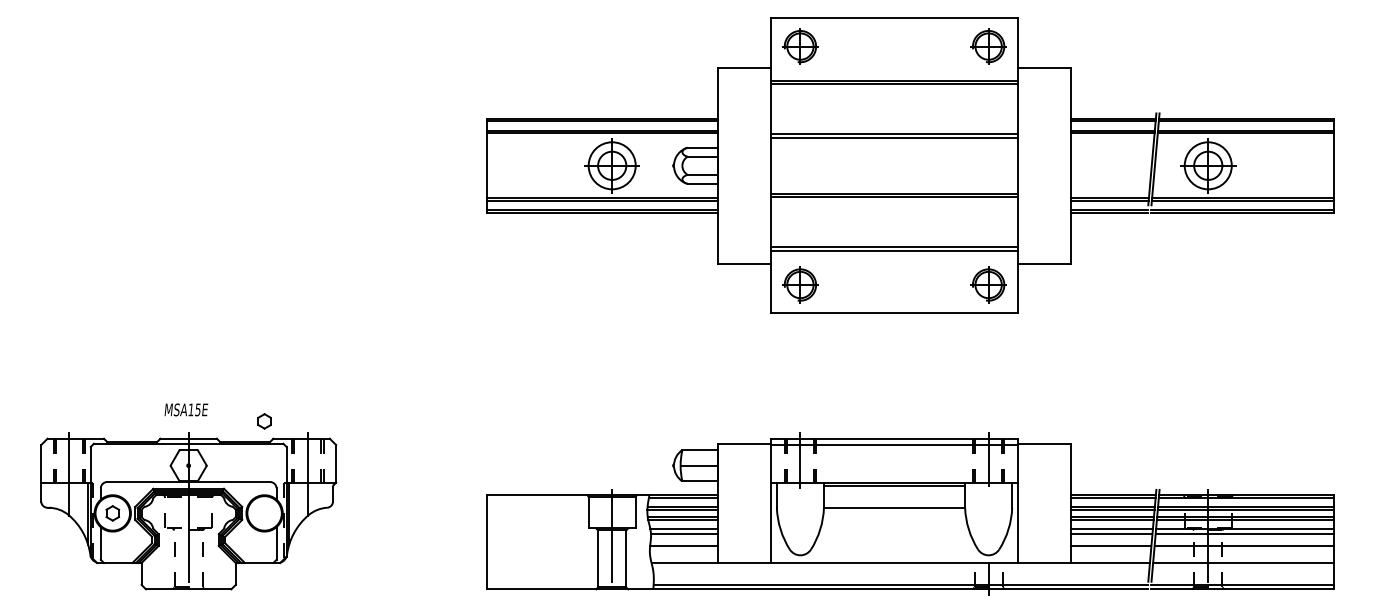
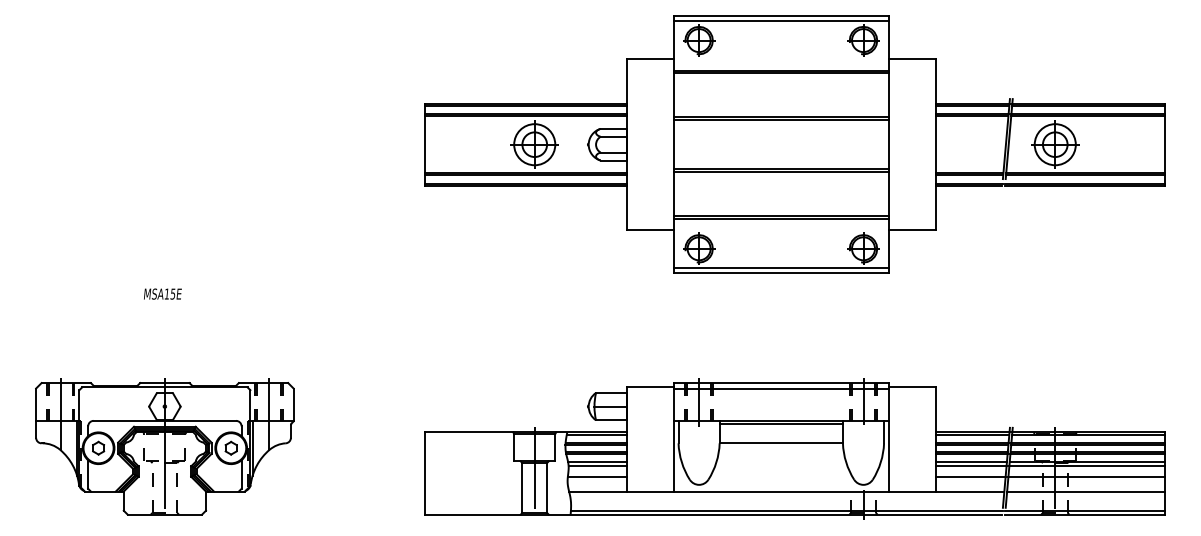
line: (894, 24) -> (781, 21), added
line: (894, 307) -> (781, 268), added
text: (186, 409) -> (162, 293), moved
part: (264, 421) -> (231, 448), moved

